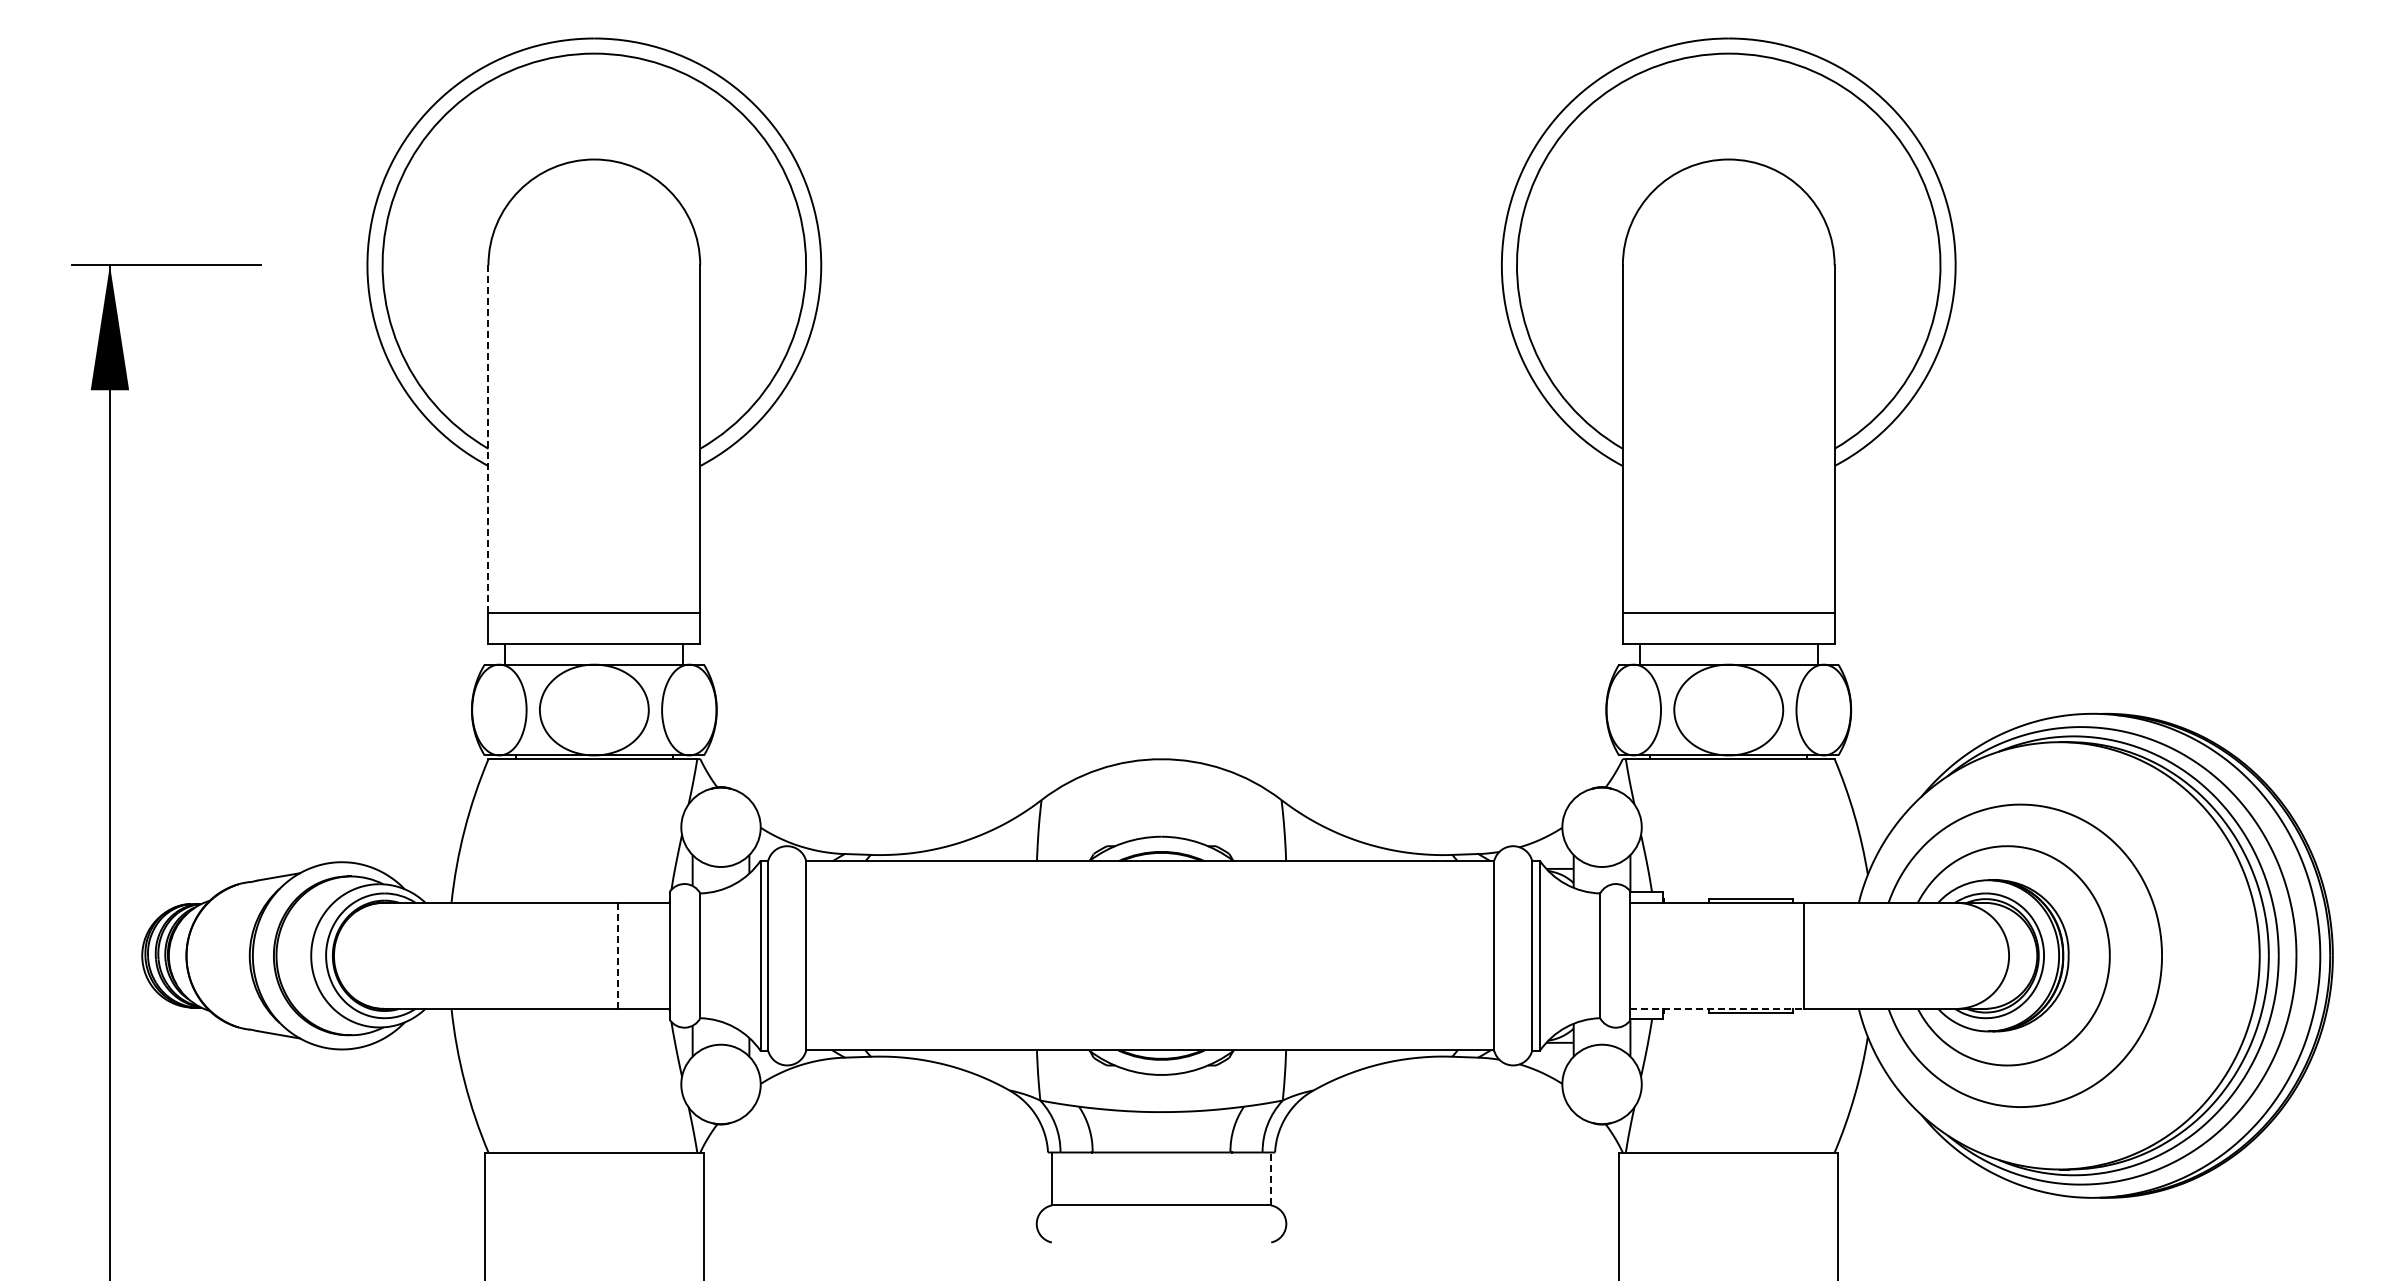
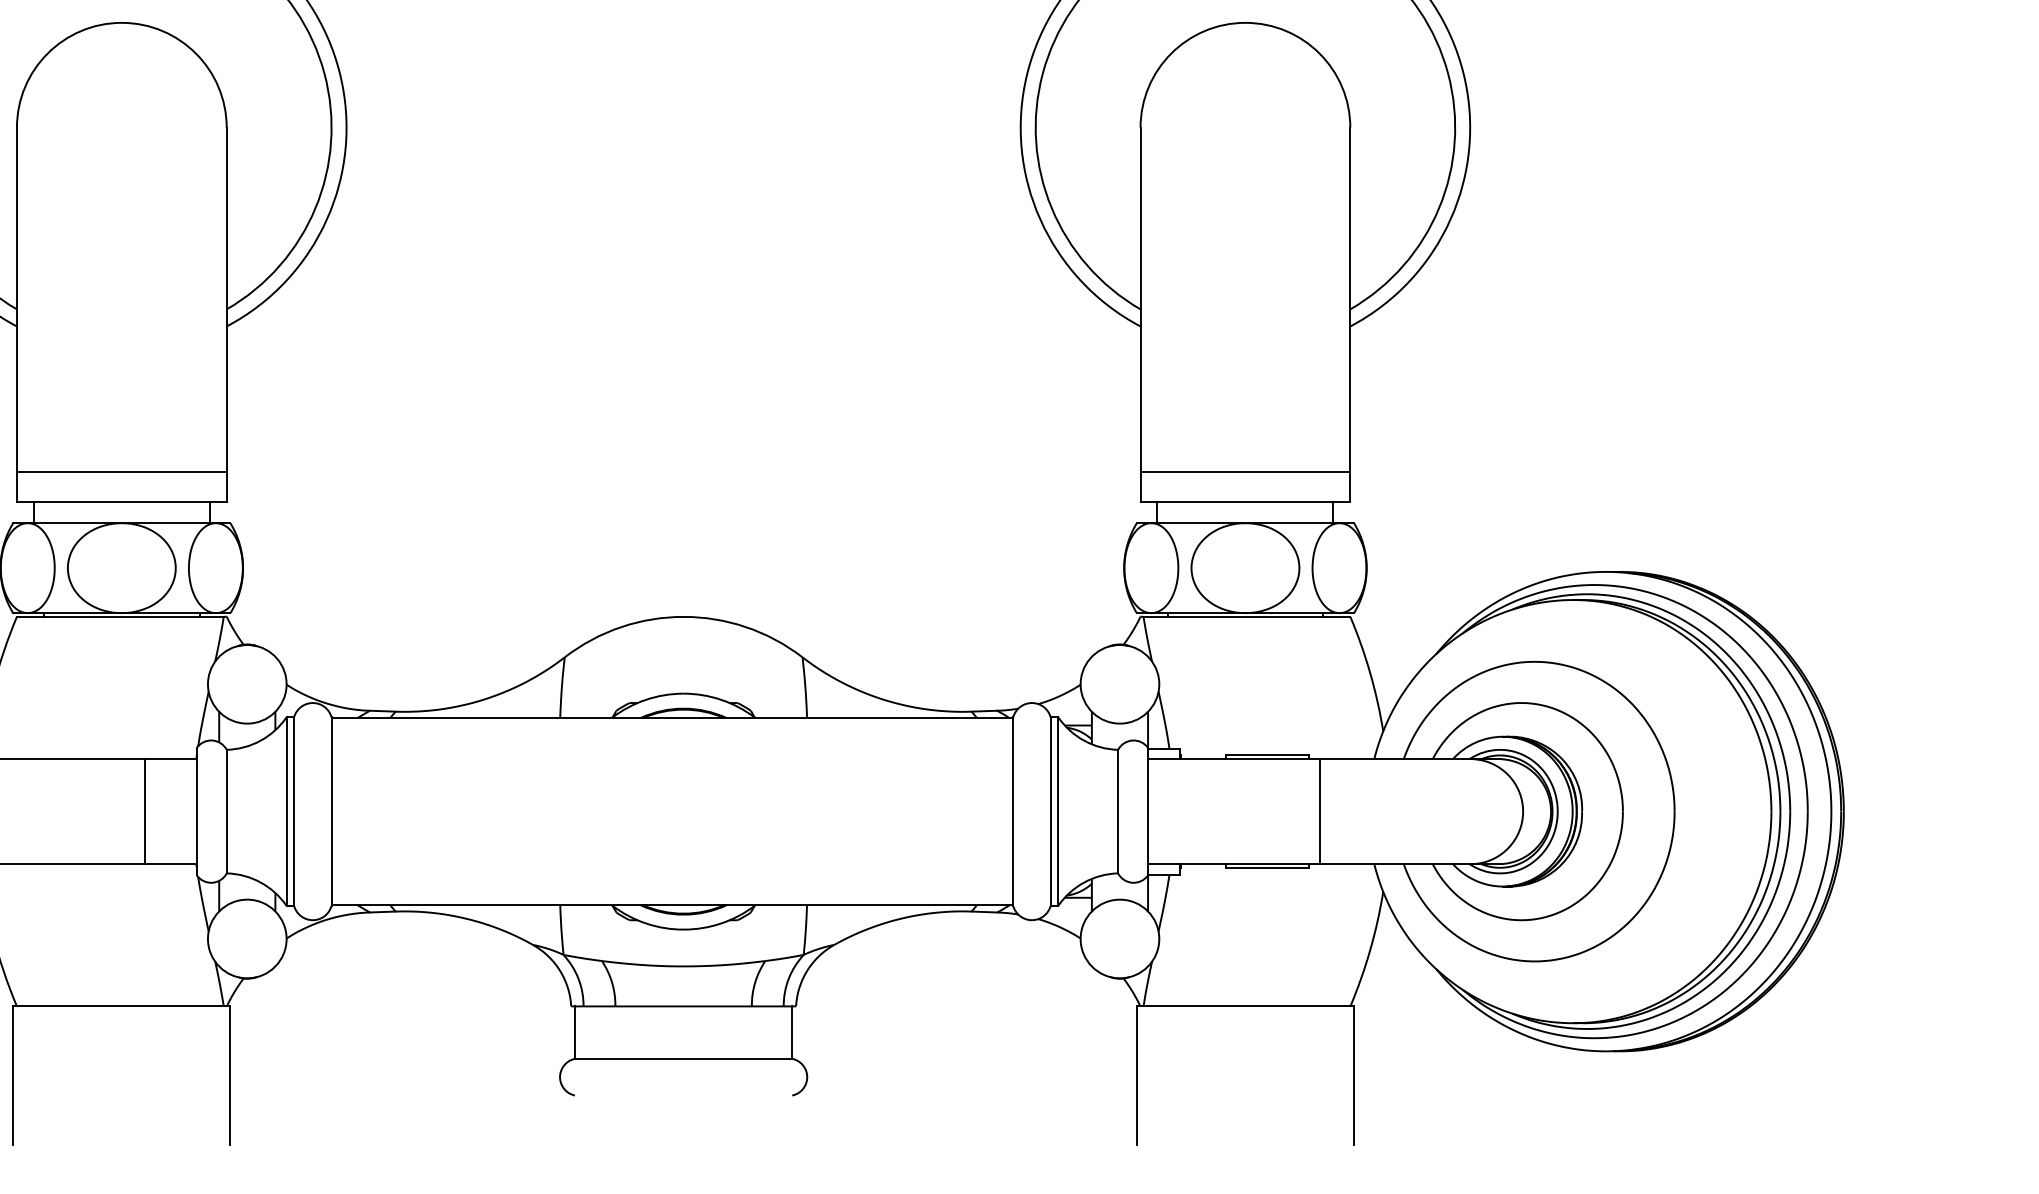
line: (488, 439) -> (16, 300), dashed -> solid
line: (617, 955) -> (144, 811), dashed -> solid
line: (1717, 1008) -> (1234, 863), dashed -> solid
line: (1271, 1178) -> (792, 1032), dashed -> solid

